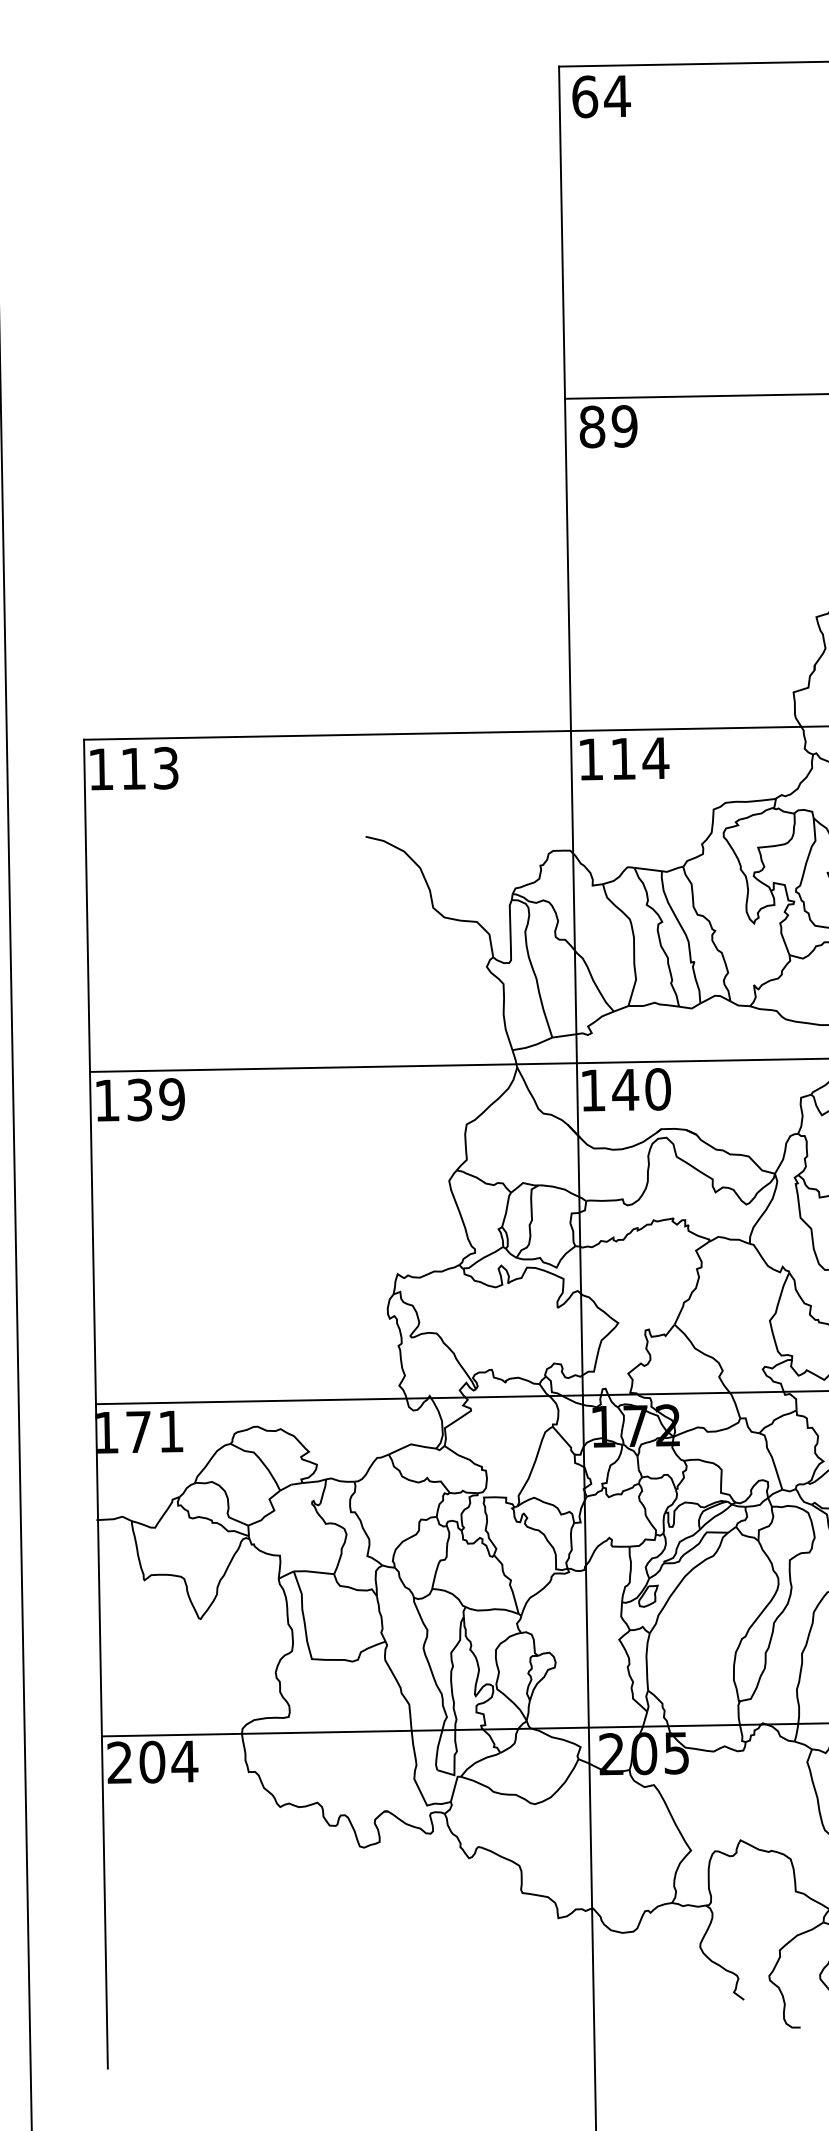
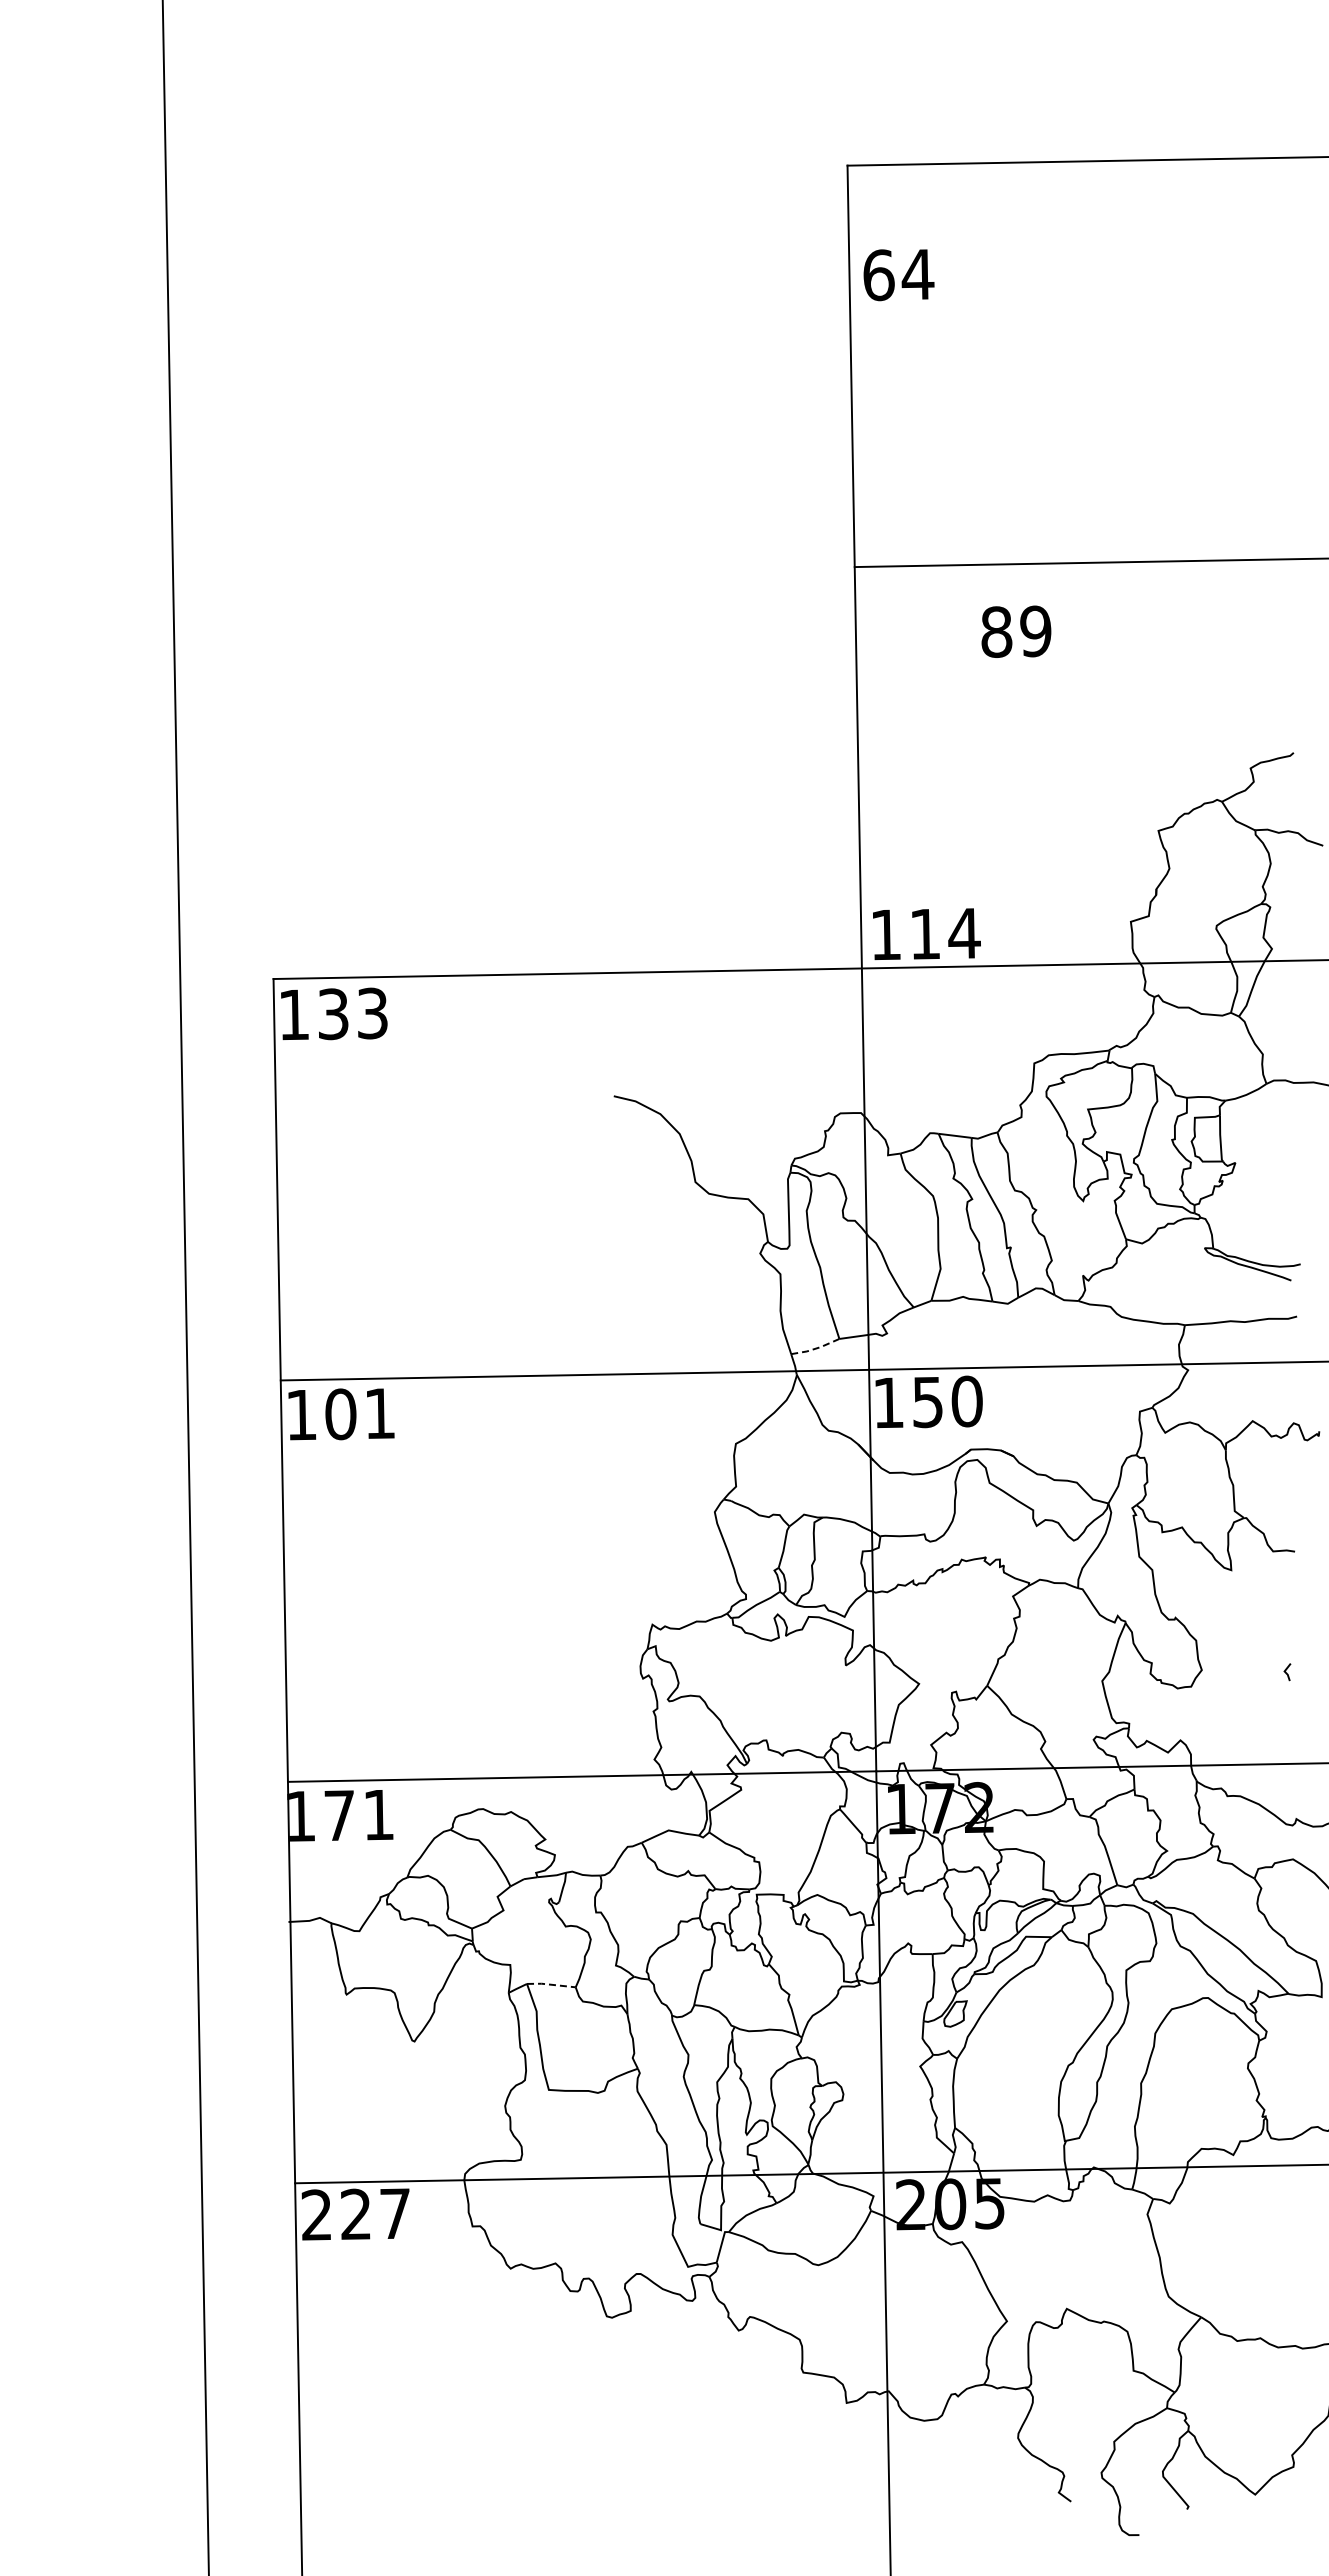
text: (601, 97) -> (898, 275), moved
text: (608, 426) -> (1016, 631), moved
text: (624, 758) -> (926, 933), moved
text: (133, 769) -> (333, 1014), 113 -> 133
line: (533, 1045) -> (816, 1348), solid -> dashed
text: (625, 1090) -> (927, 1402), 140 -> 150
text: (156, 1099) -> (360, 1413), 139 -> 101
line: (314, 1571) -> (551, 1984), solid -> dashed
text: (168, 1762) -> (375, 2214), 204 -> 227

